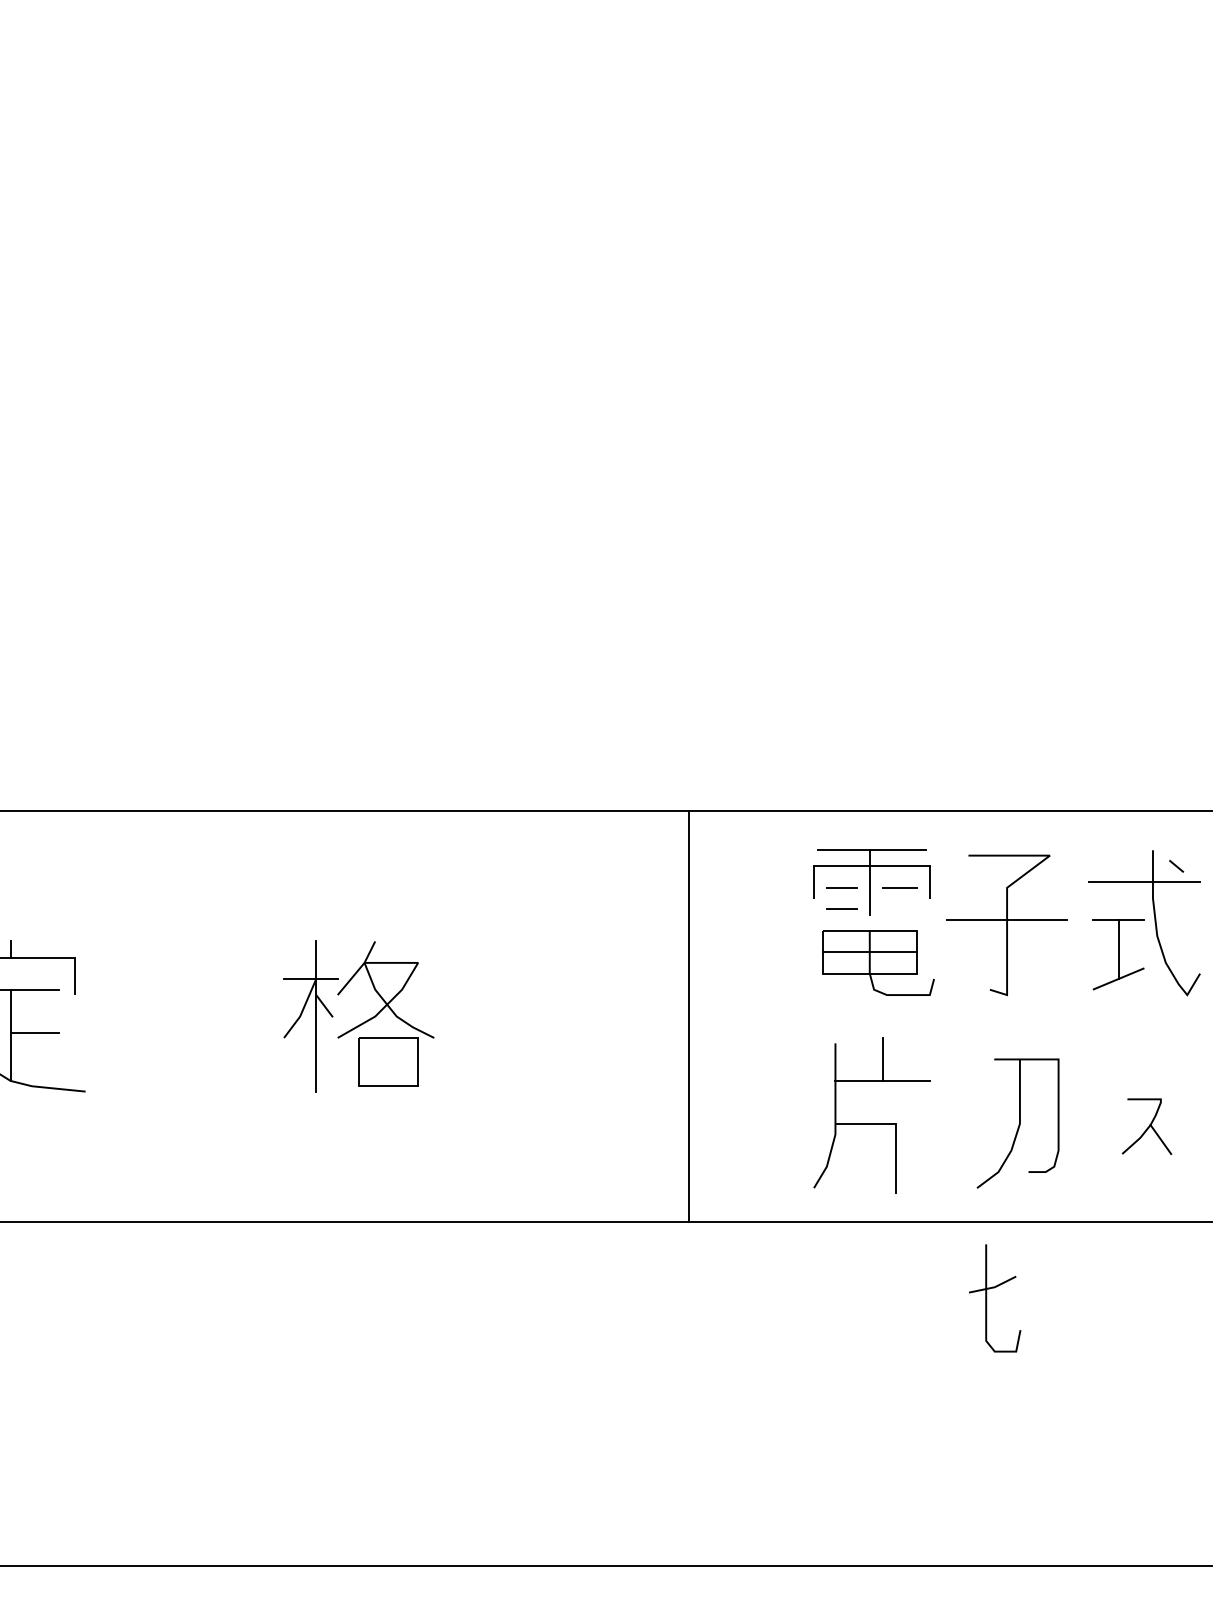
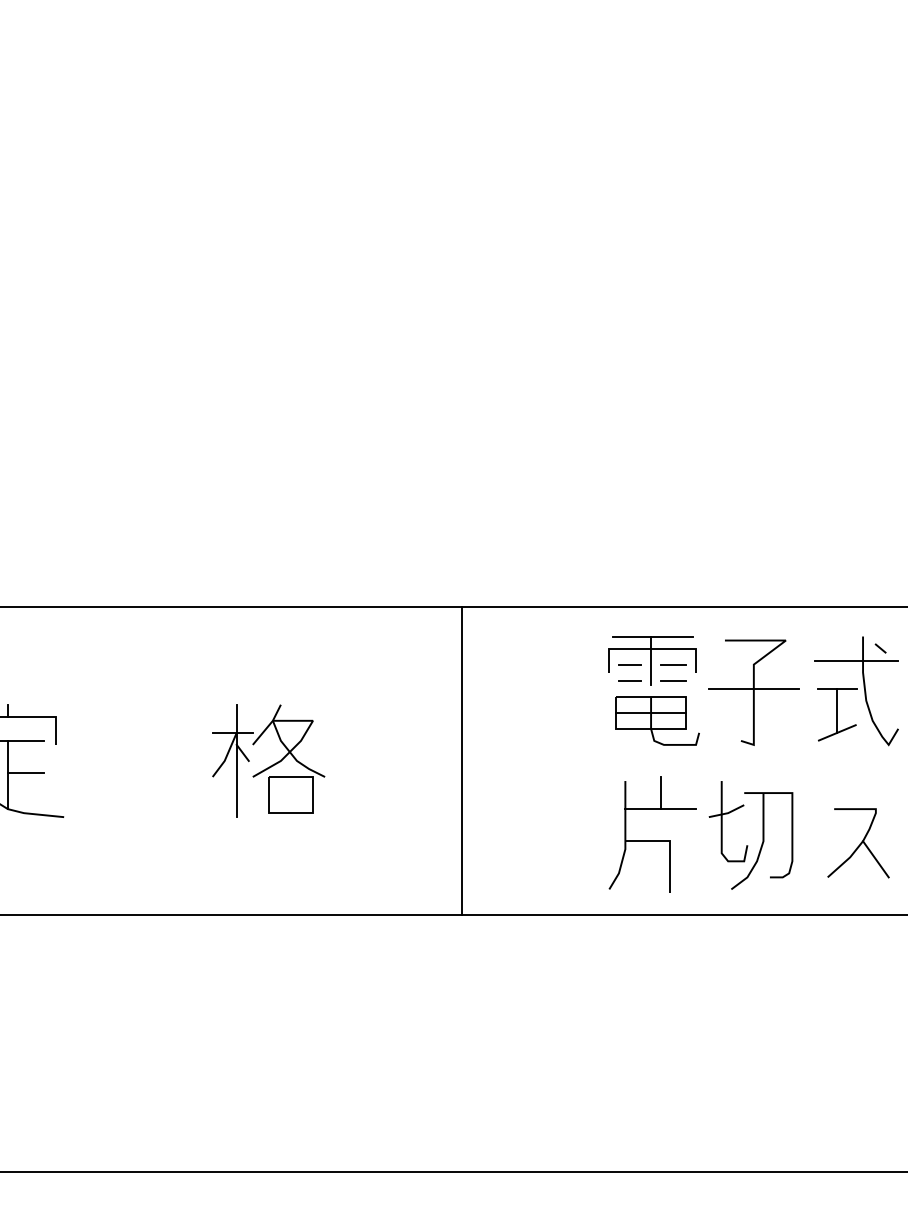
line: (899, 909) -> (673, 680), added
line: (688, 1016) -> (461, 760), moved
part: (1146, 1126) -> (858, 843), size x1.67
part: (987, 1298) -> (722, 821), moved

